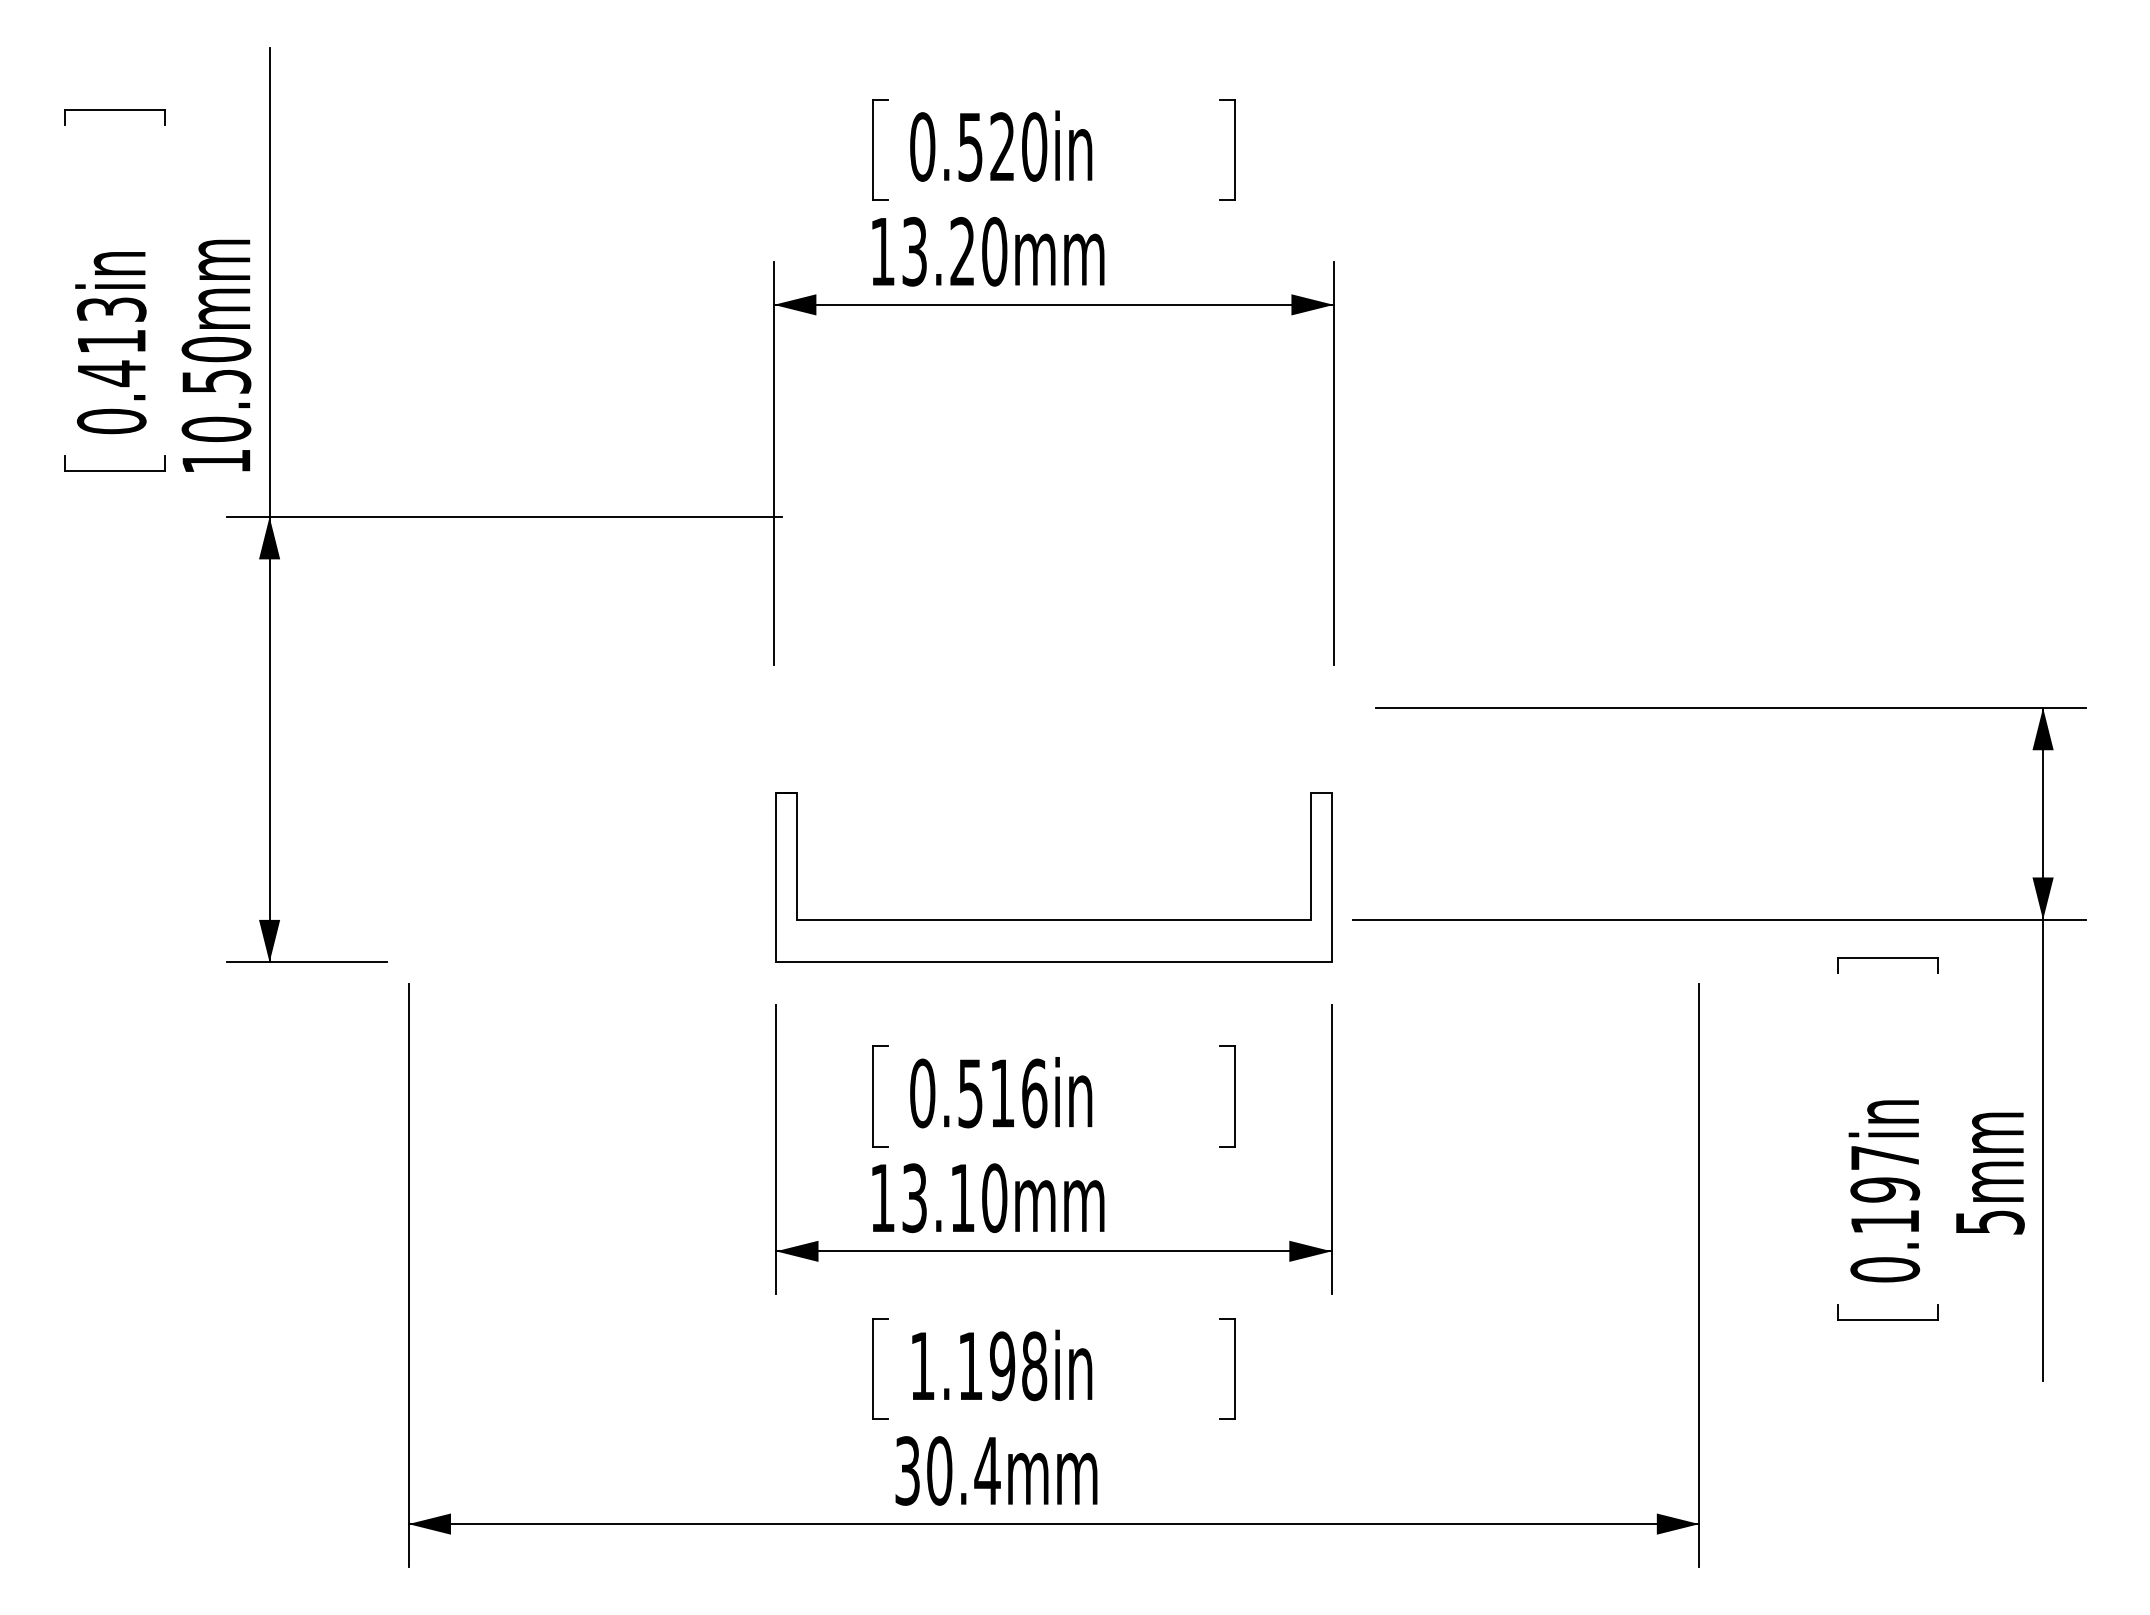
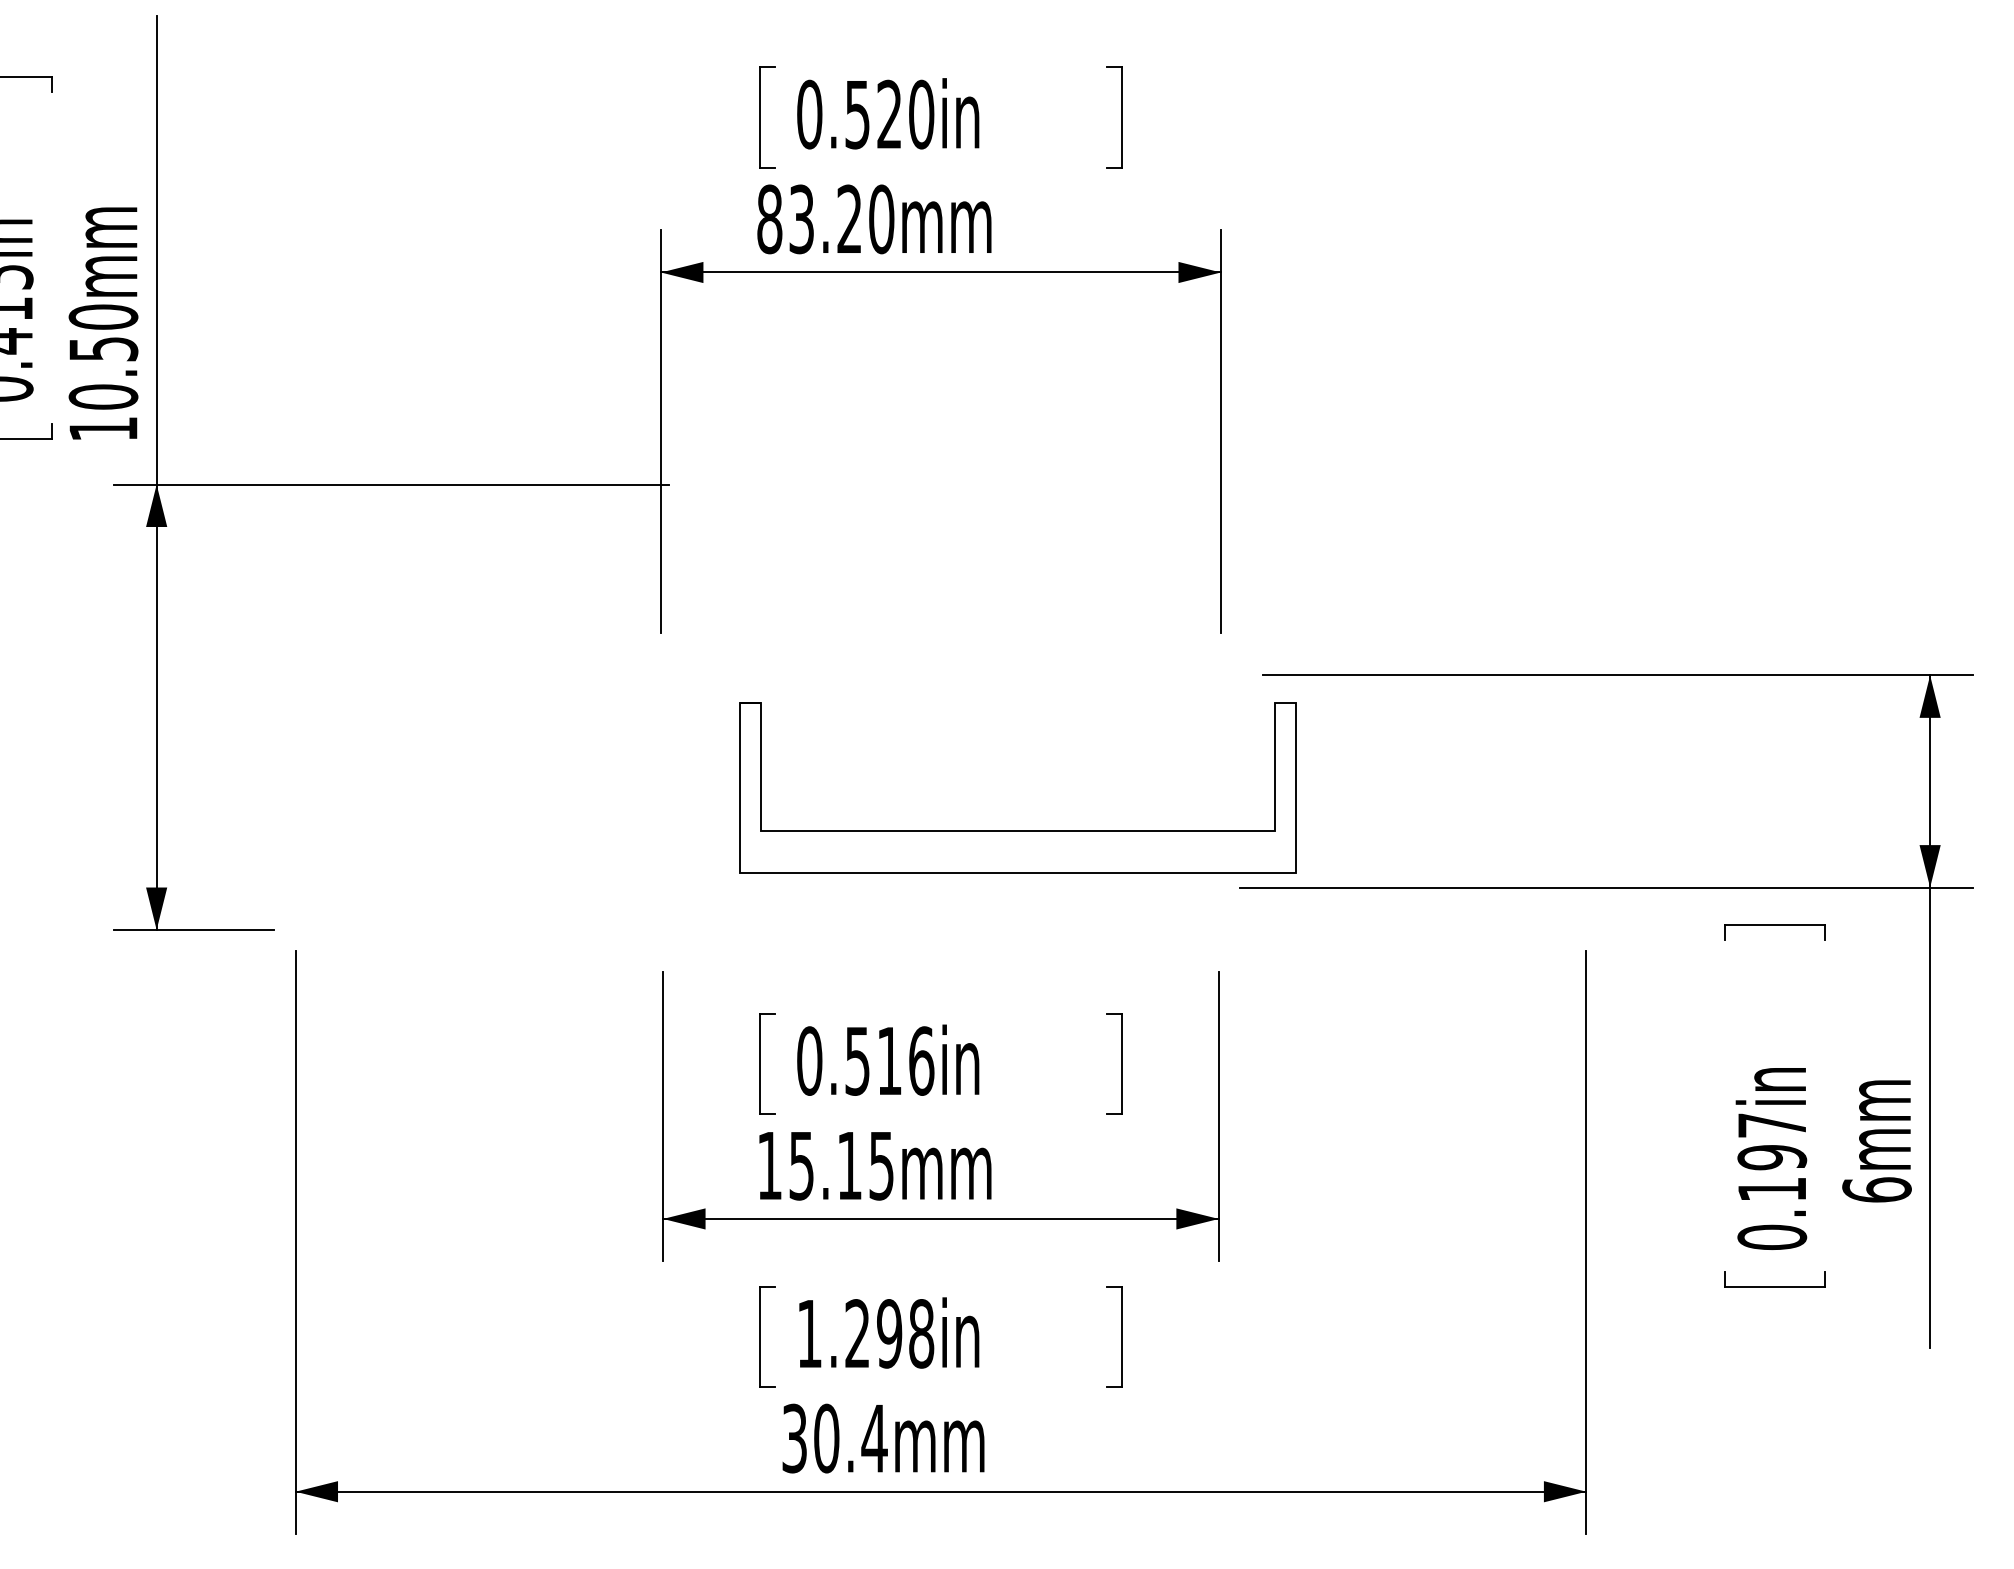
text: (882, 251) -> (769, 219), 13.20mm -> 83.20mm
curve: (1053, 919) -> (1017, 830), moved
text: (955, 1198) -> (842, 1166), 13.10mm -> 15.15mm
text: (1989, 1221) -> (1876, 1189), 5mm -> 6mm
text: (969, 1365) -> (856, 1333), 1.198in -> 1.298in

